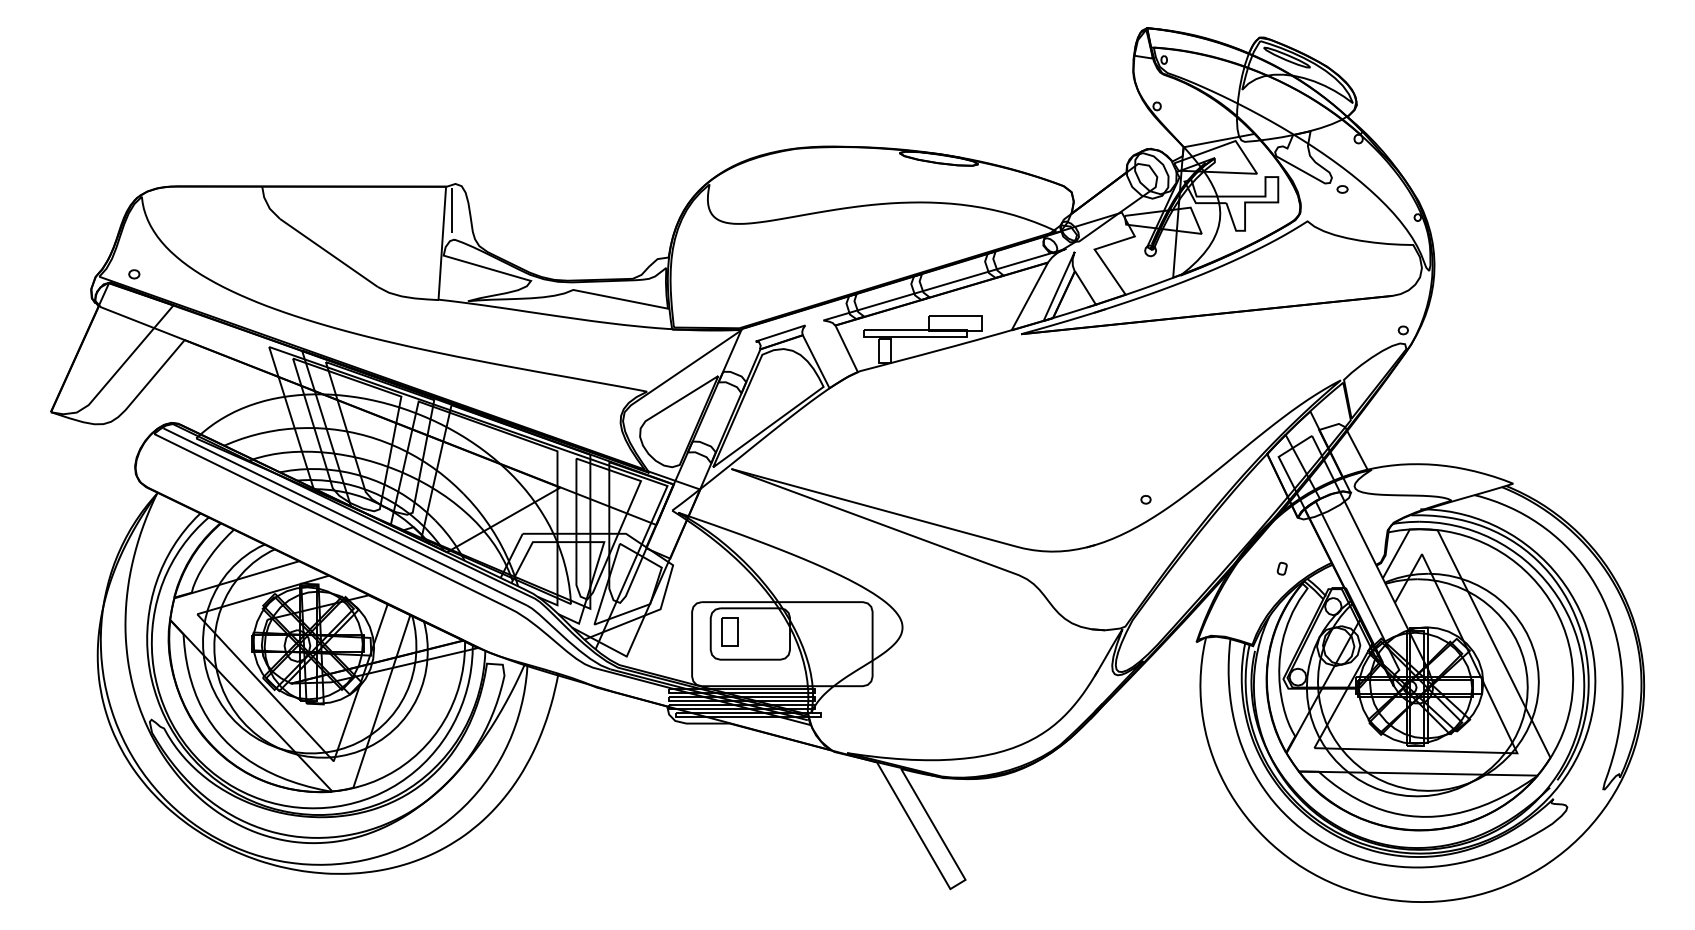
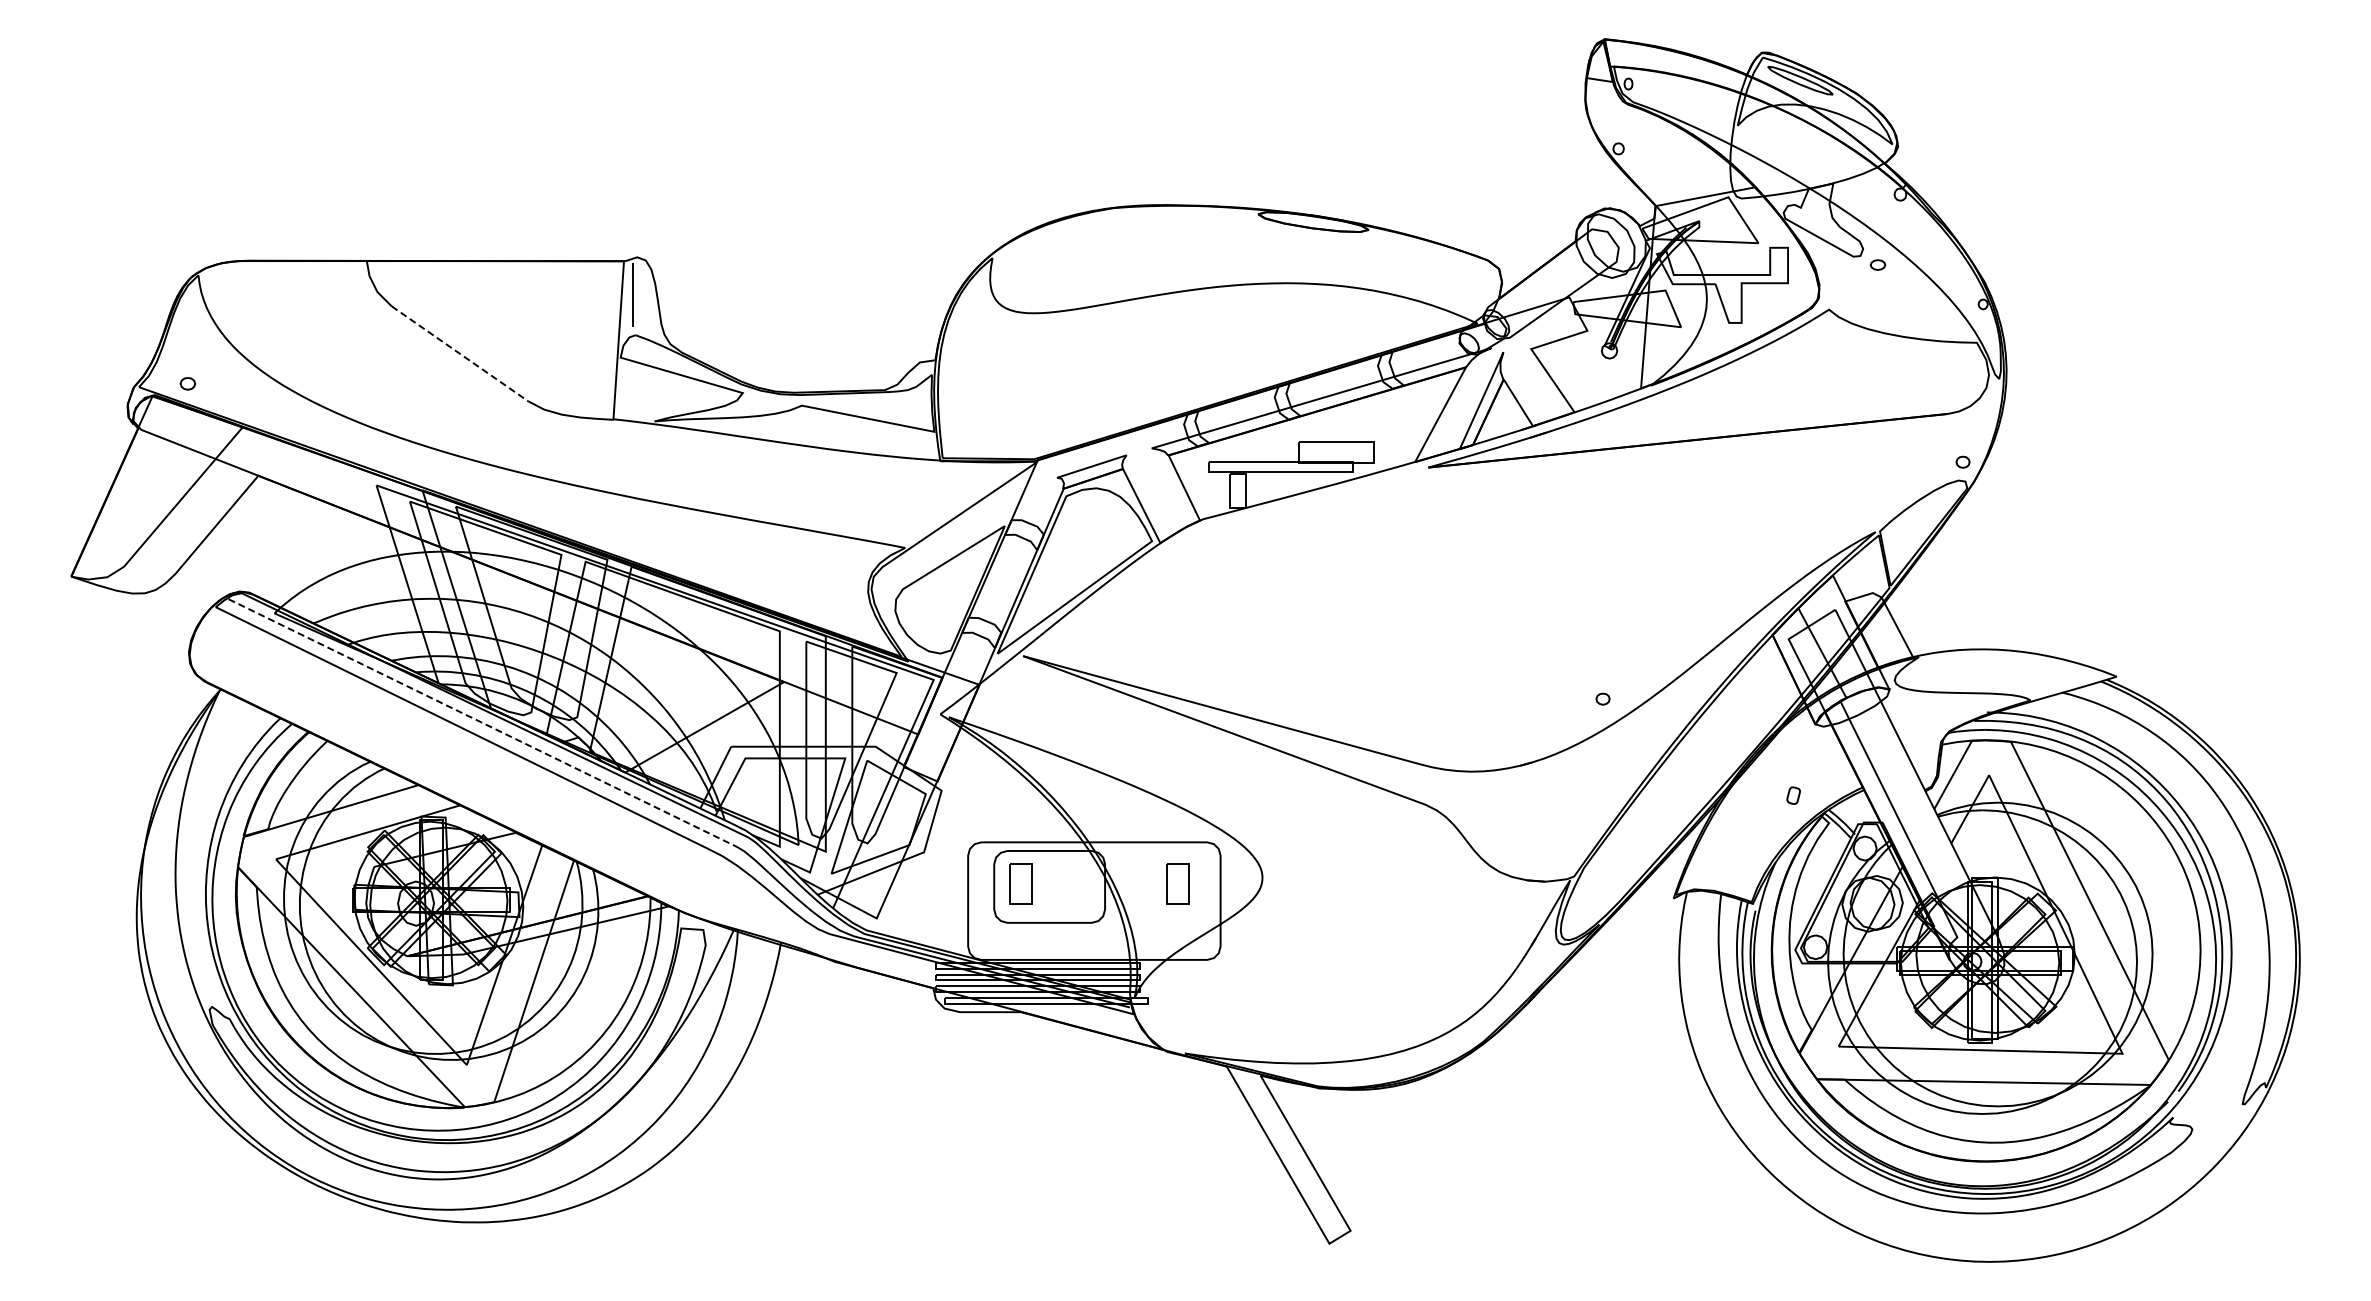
line: (329, 253) -> (460, 354), solid -> dashed
line: (344, 517) -> (482, 723), solid -> dashed
part: (841, 631) -> (1177, 883), added

